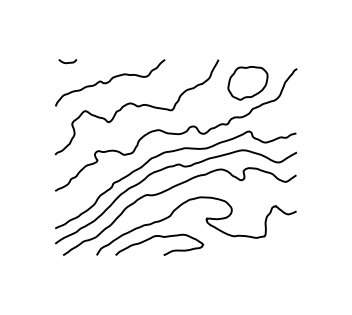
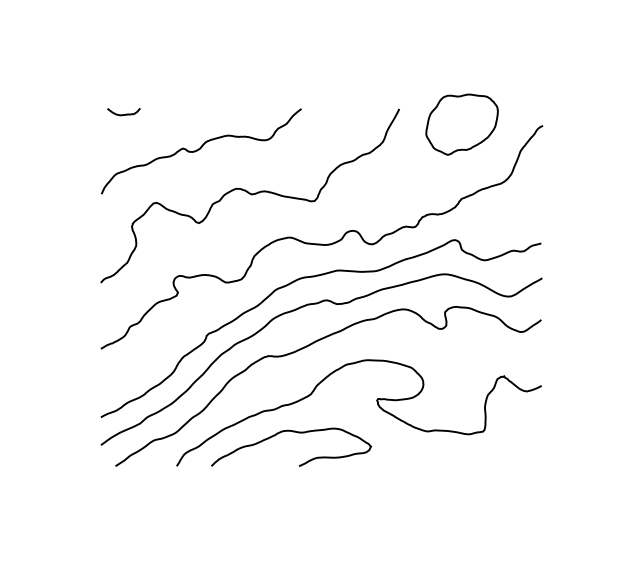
part: (247, 83) -> (461, 124), moved

